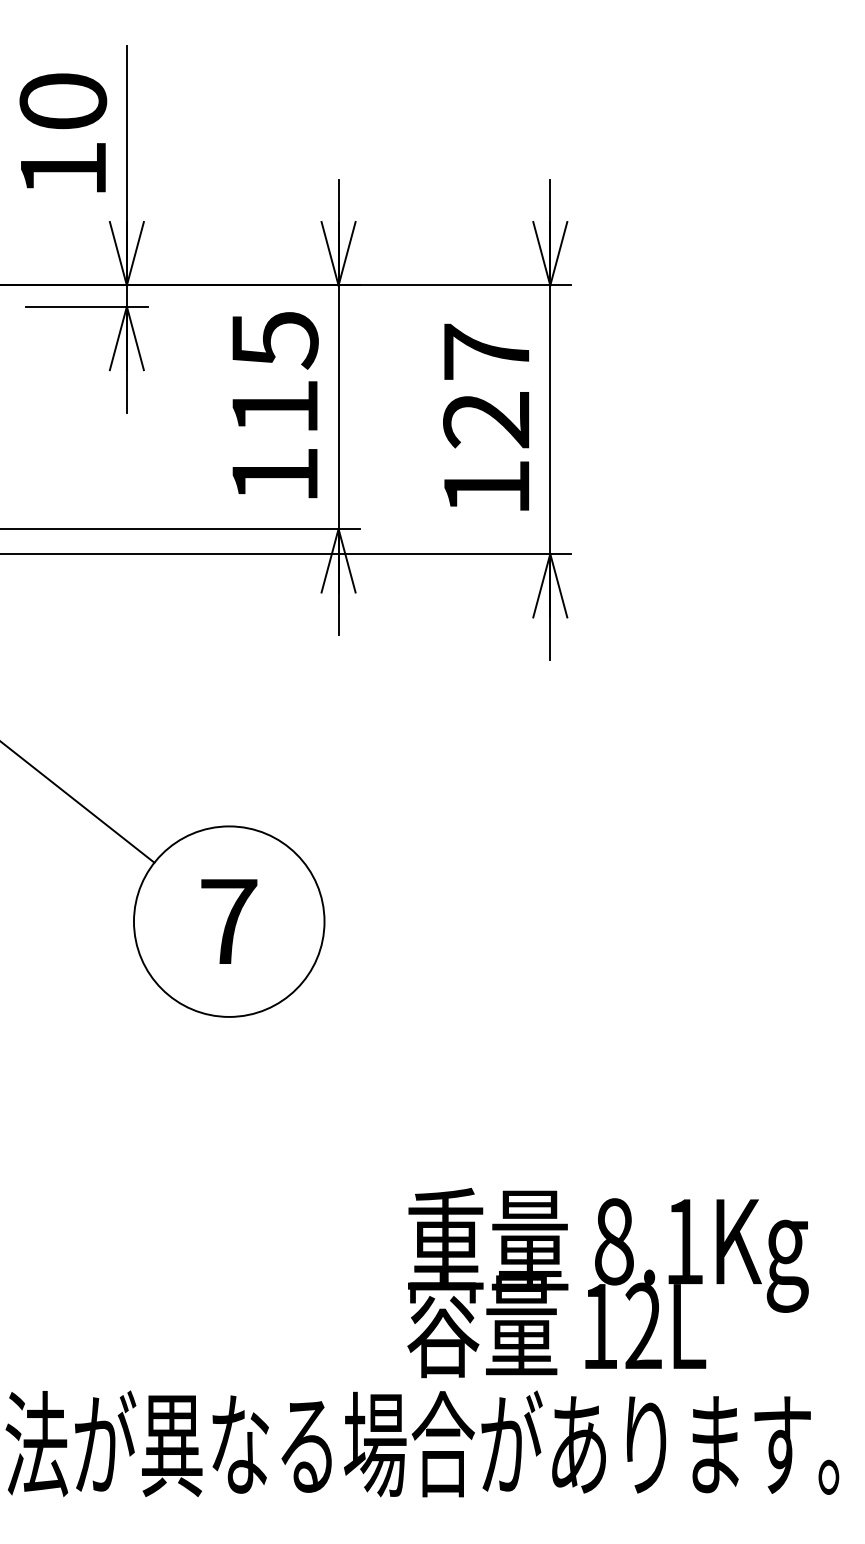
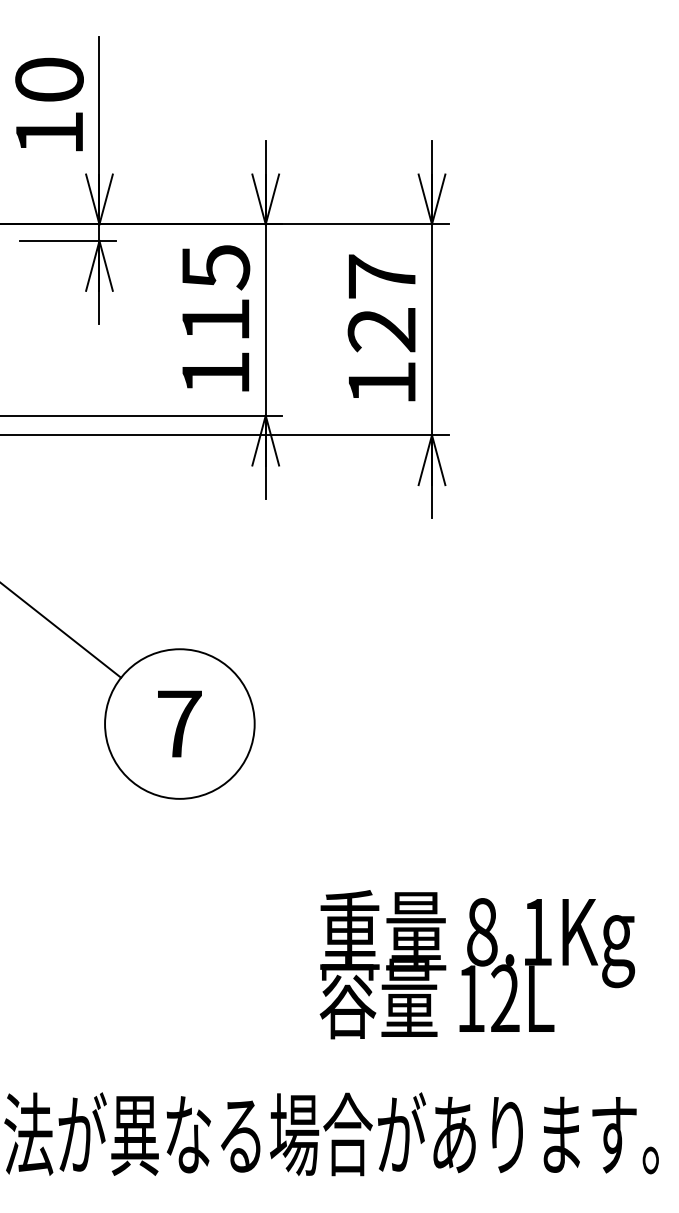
text: (607, 1283) -> (476, 965), moved

